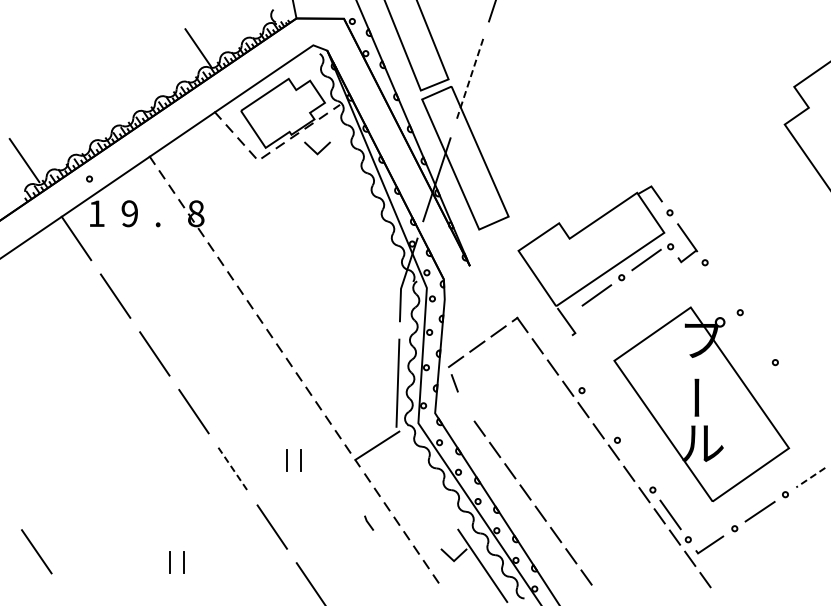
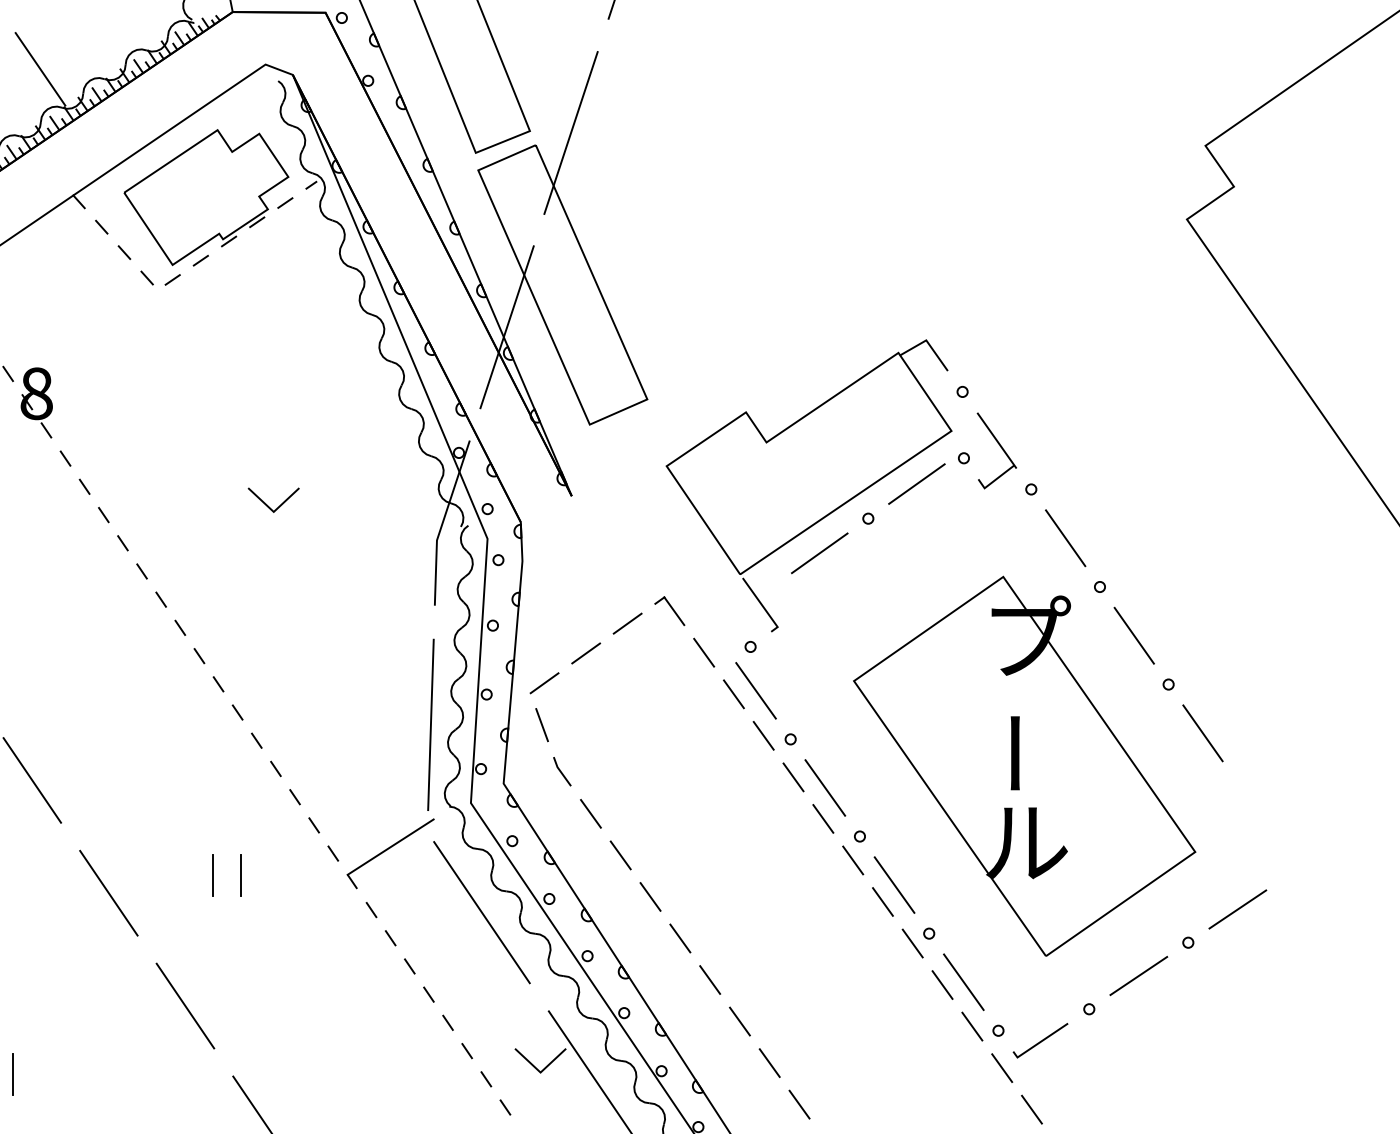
line: (469, 80) -> (570, 133), dashed -> solid
line: (316, 151) -> (271, 506), moved
line: (722, 287) -> (1065, 537), added
line: (757, 337) -> (1133, 635), added
part: (564, 359) -> (756, 678), added
line: (792, 387) -> (1202, 733), added
line: (599, 415) -> (824, 787), added
line: (635, 465) -> (895, 885), added
line: (233, 469) -> (109, 893), dashed -> solid
line: (810, 477) -> (1237, 909), dashed -> solid
line: (423, 479) -> (480, 913), added
line: (368, 522) -> (561, 770), moved

